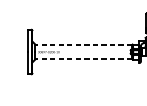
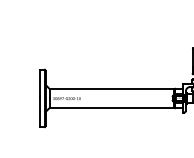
line: (83, 44) -> (111, 88), dashed -> solid
line: (83, 59) -> (111, 108), dashed -> solid

